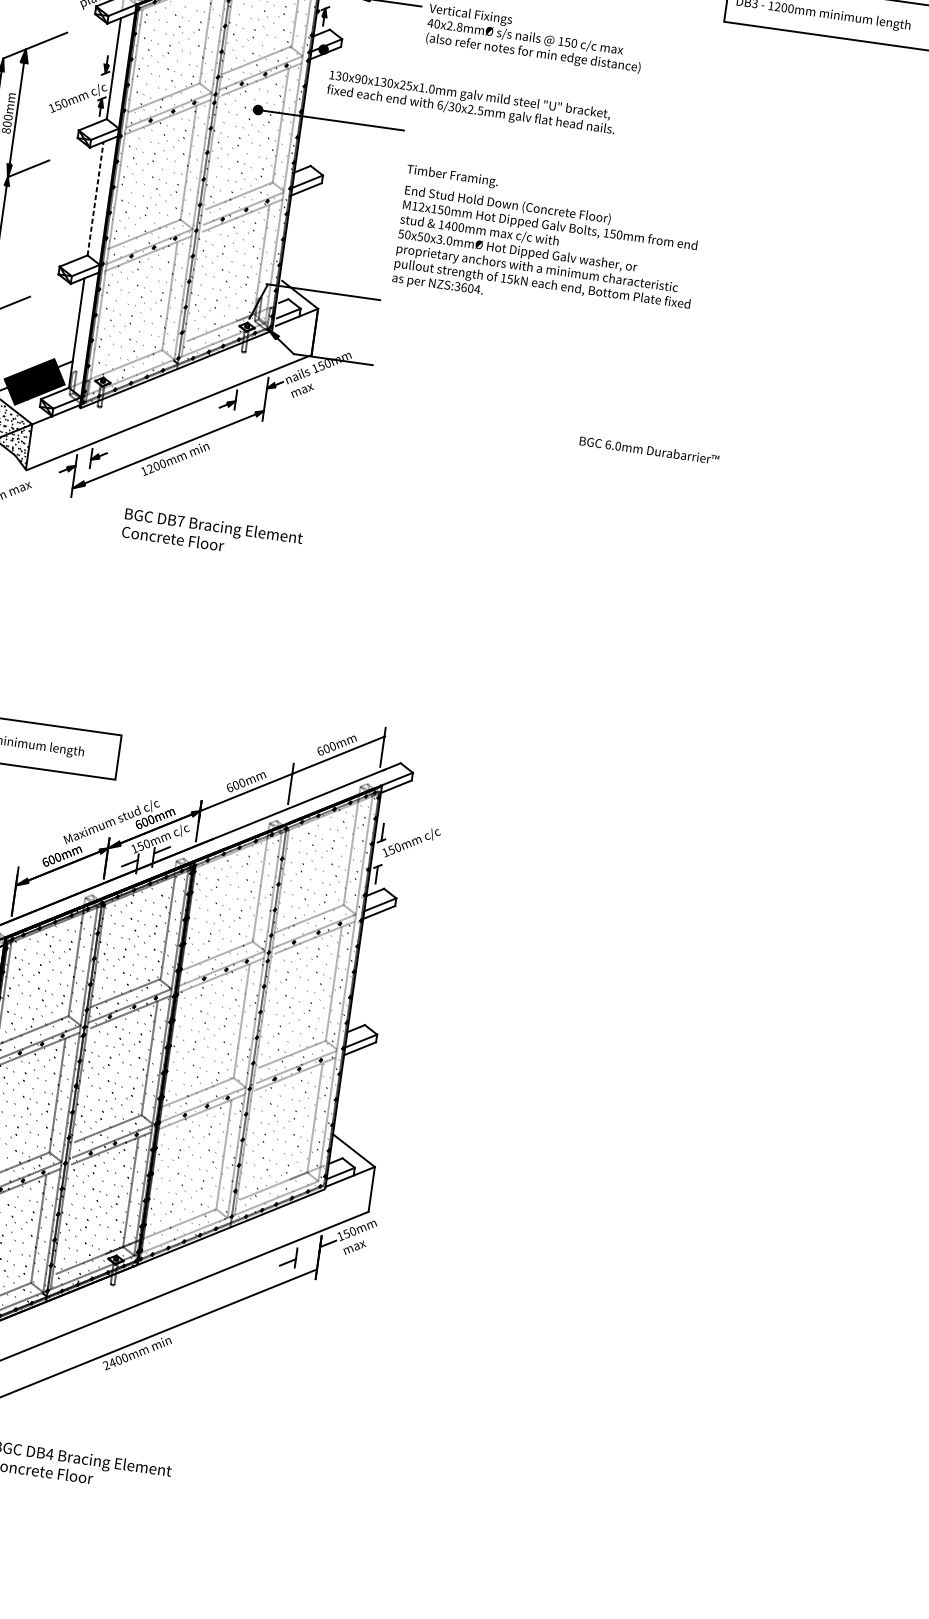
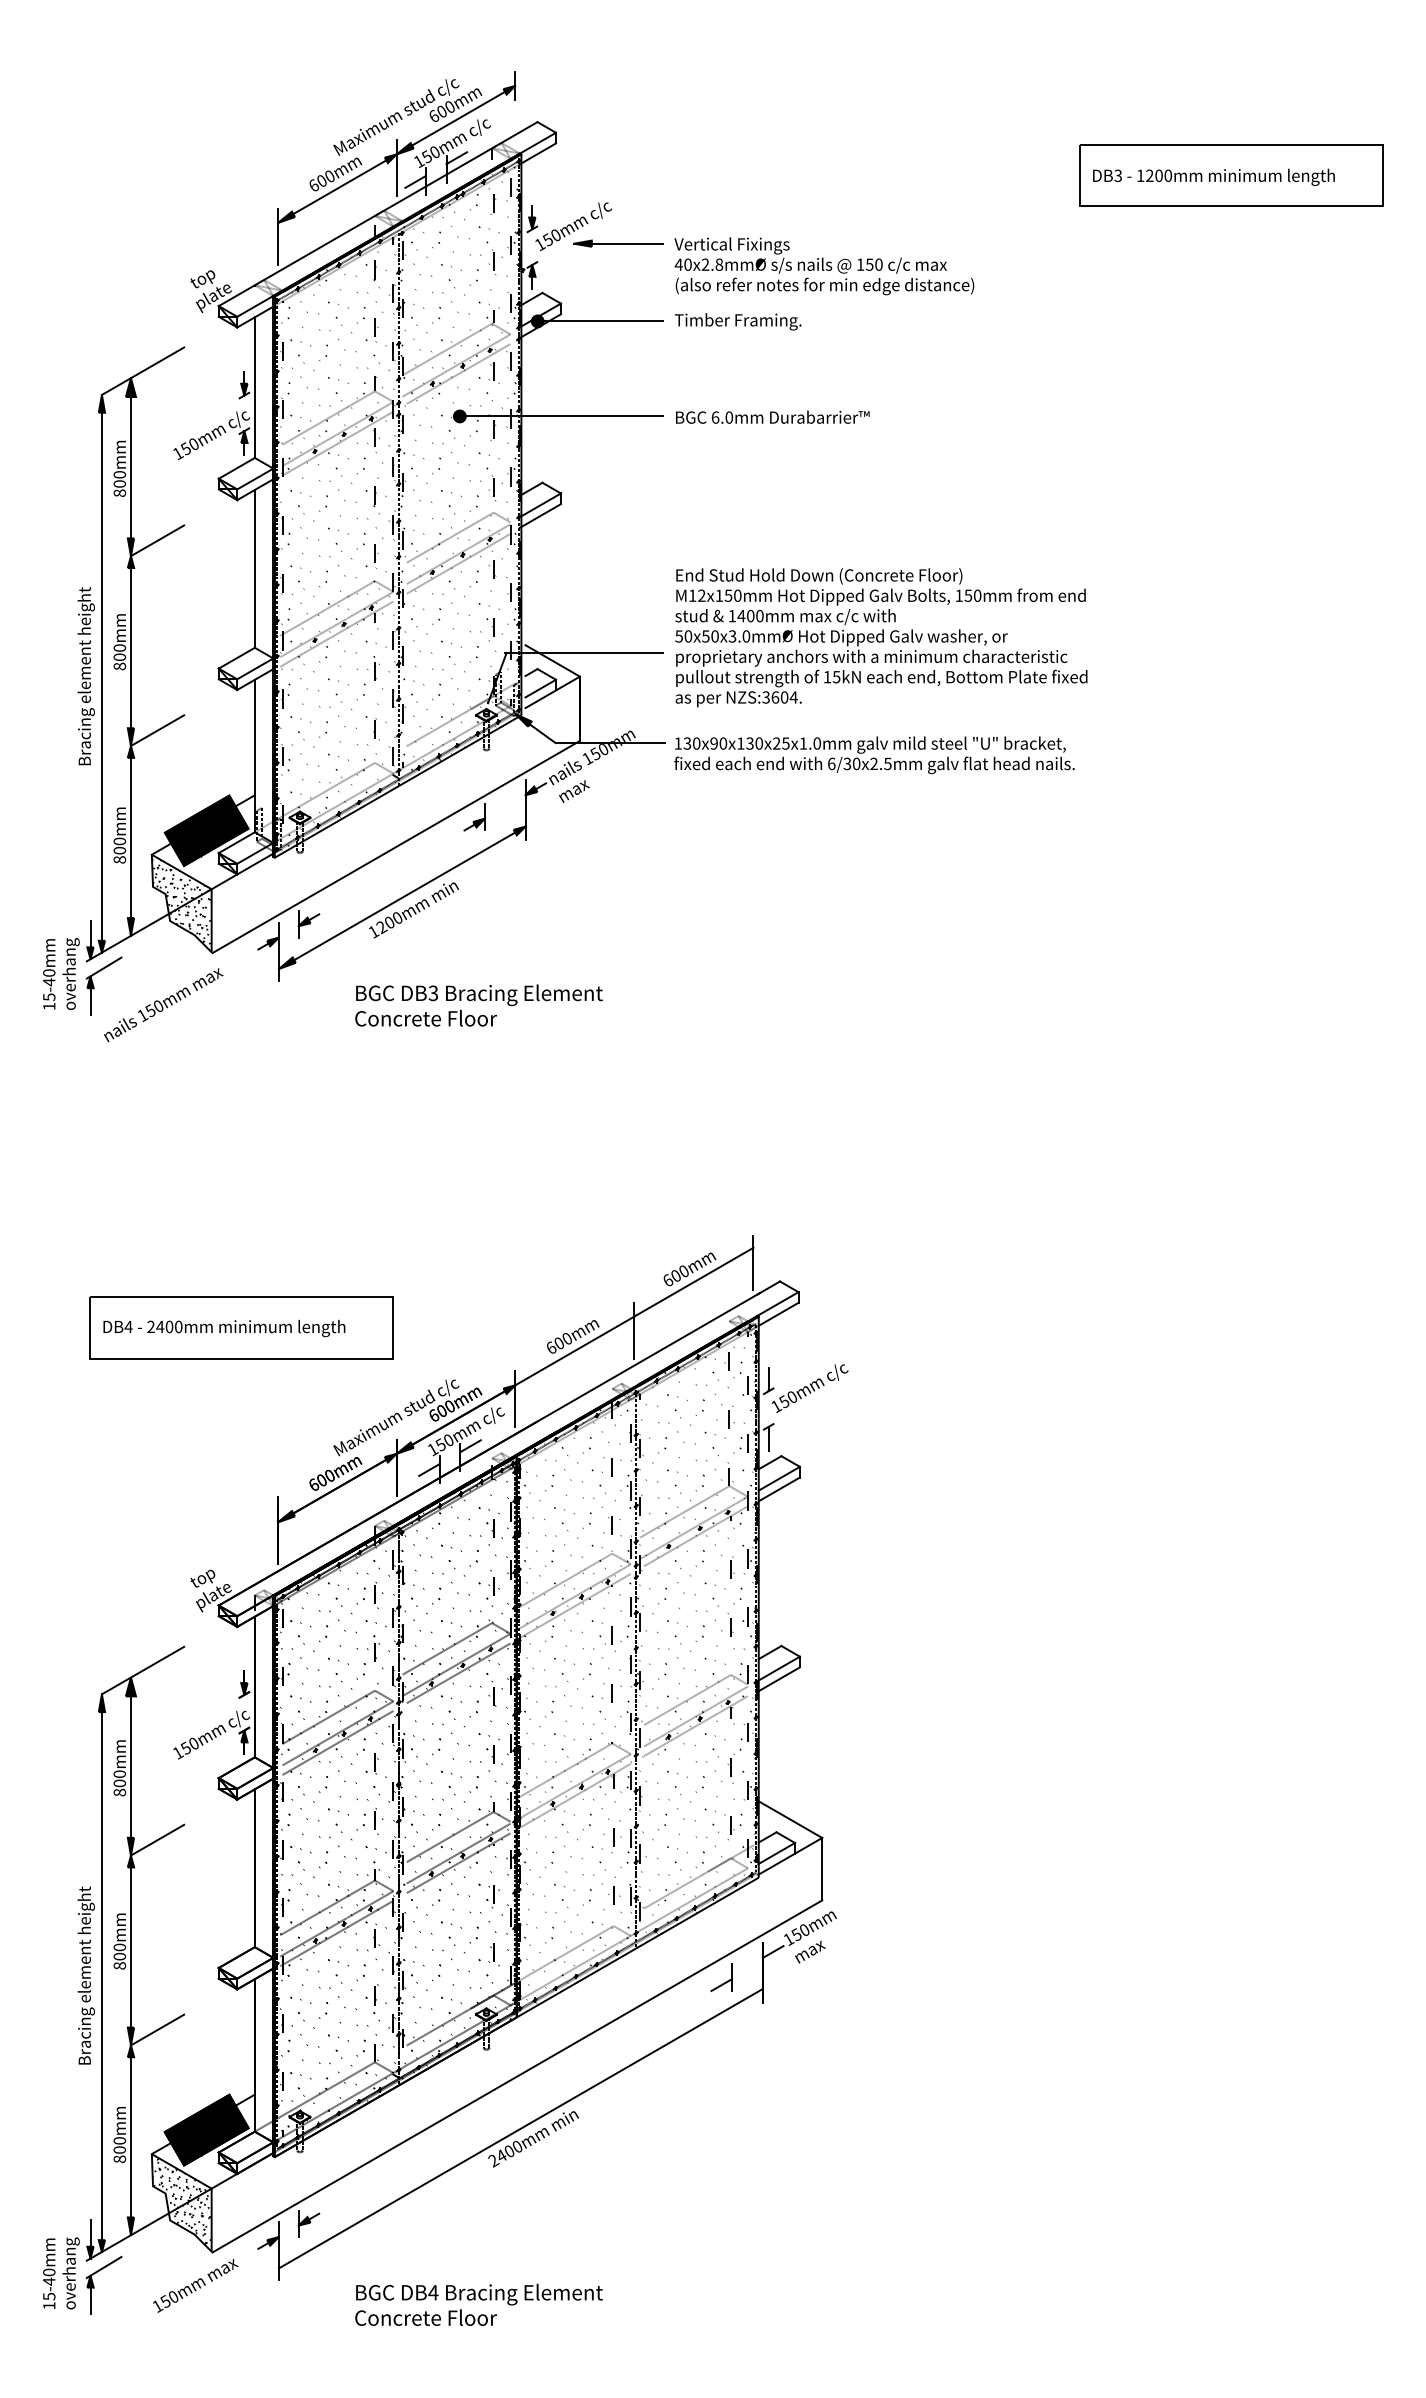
line: (368, 56) -> (600, 321), added
text: (471, 103) -> (874, 755), moved
text: (452, 176) -> (737, 321), moved
line: (95, 198) -> (254, 568), dashed -> solid
text: (546, 255) -> (881, 637), moved
text: (649, 449) -> (772, 416), moved
text: (181, 521) -> (433, 993), DB7 -> DB3

